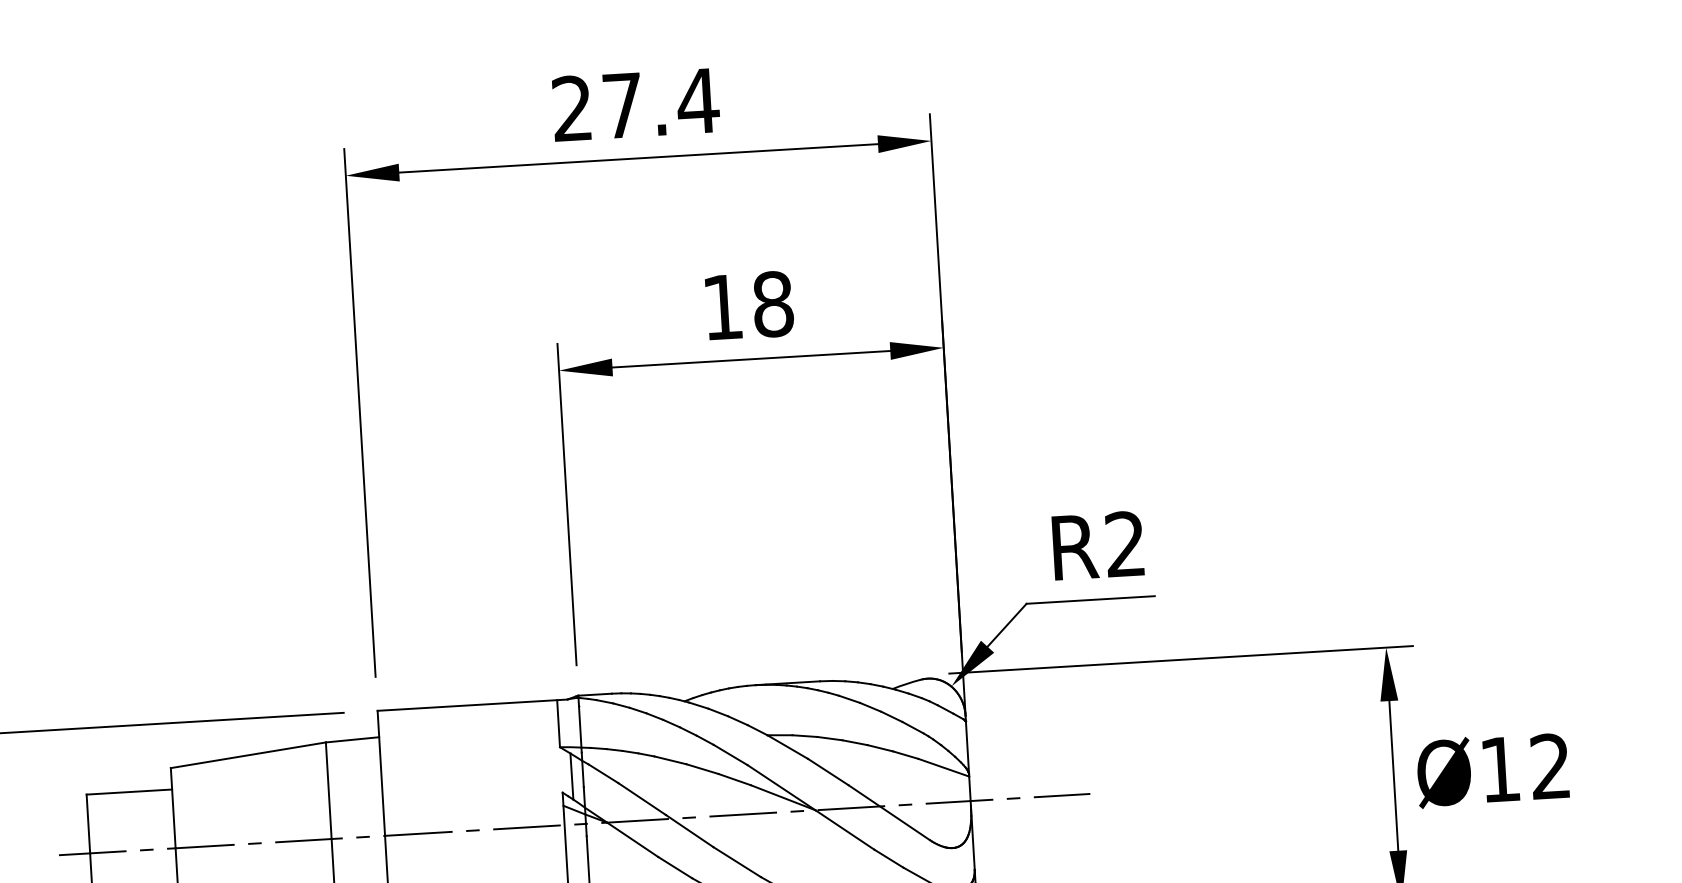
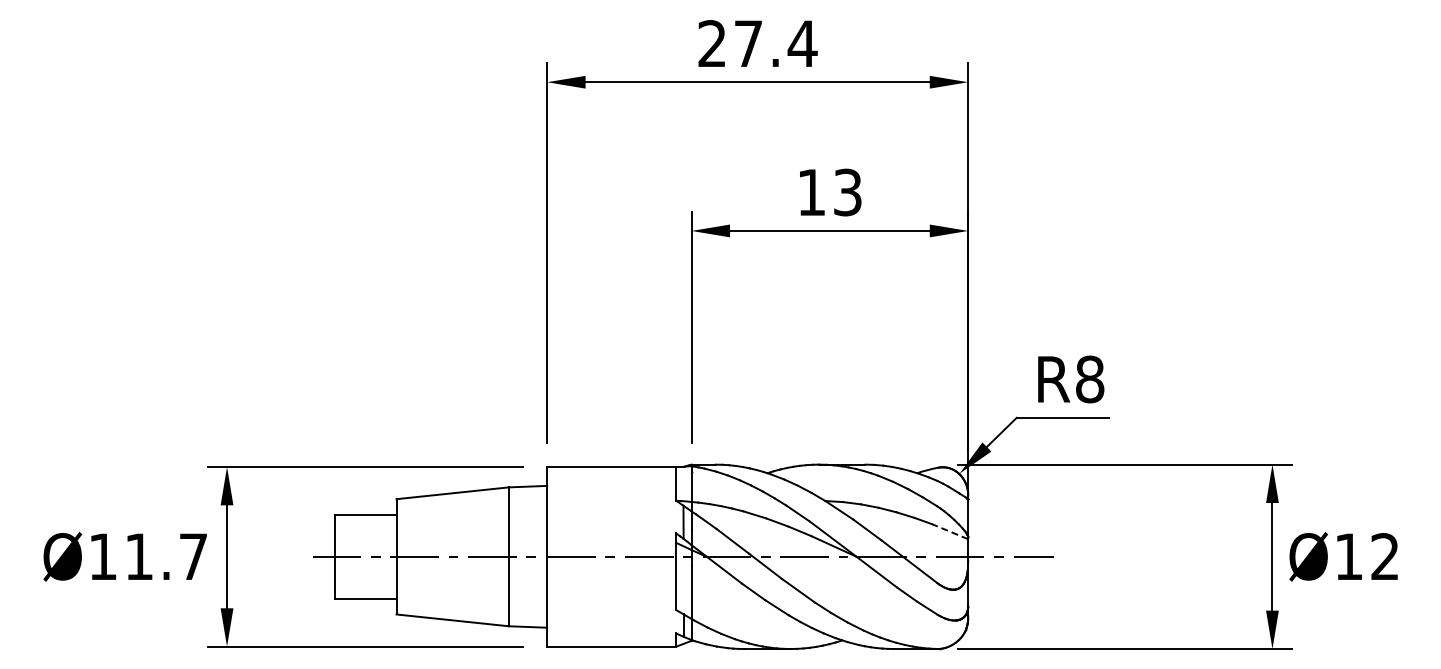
text: (772, 304) -> (847, 192), 18 -> 13
text: (1126, 544) -> (1090, 379), R2 -> R8
line: (942, 767) -> (949, 531), solid -> dashed

